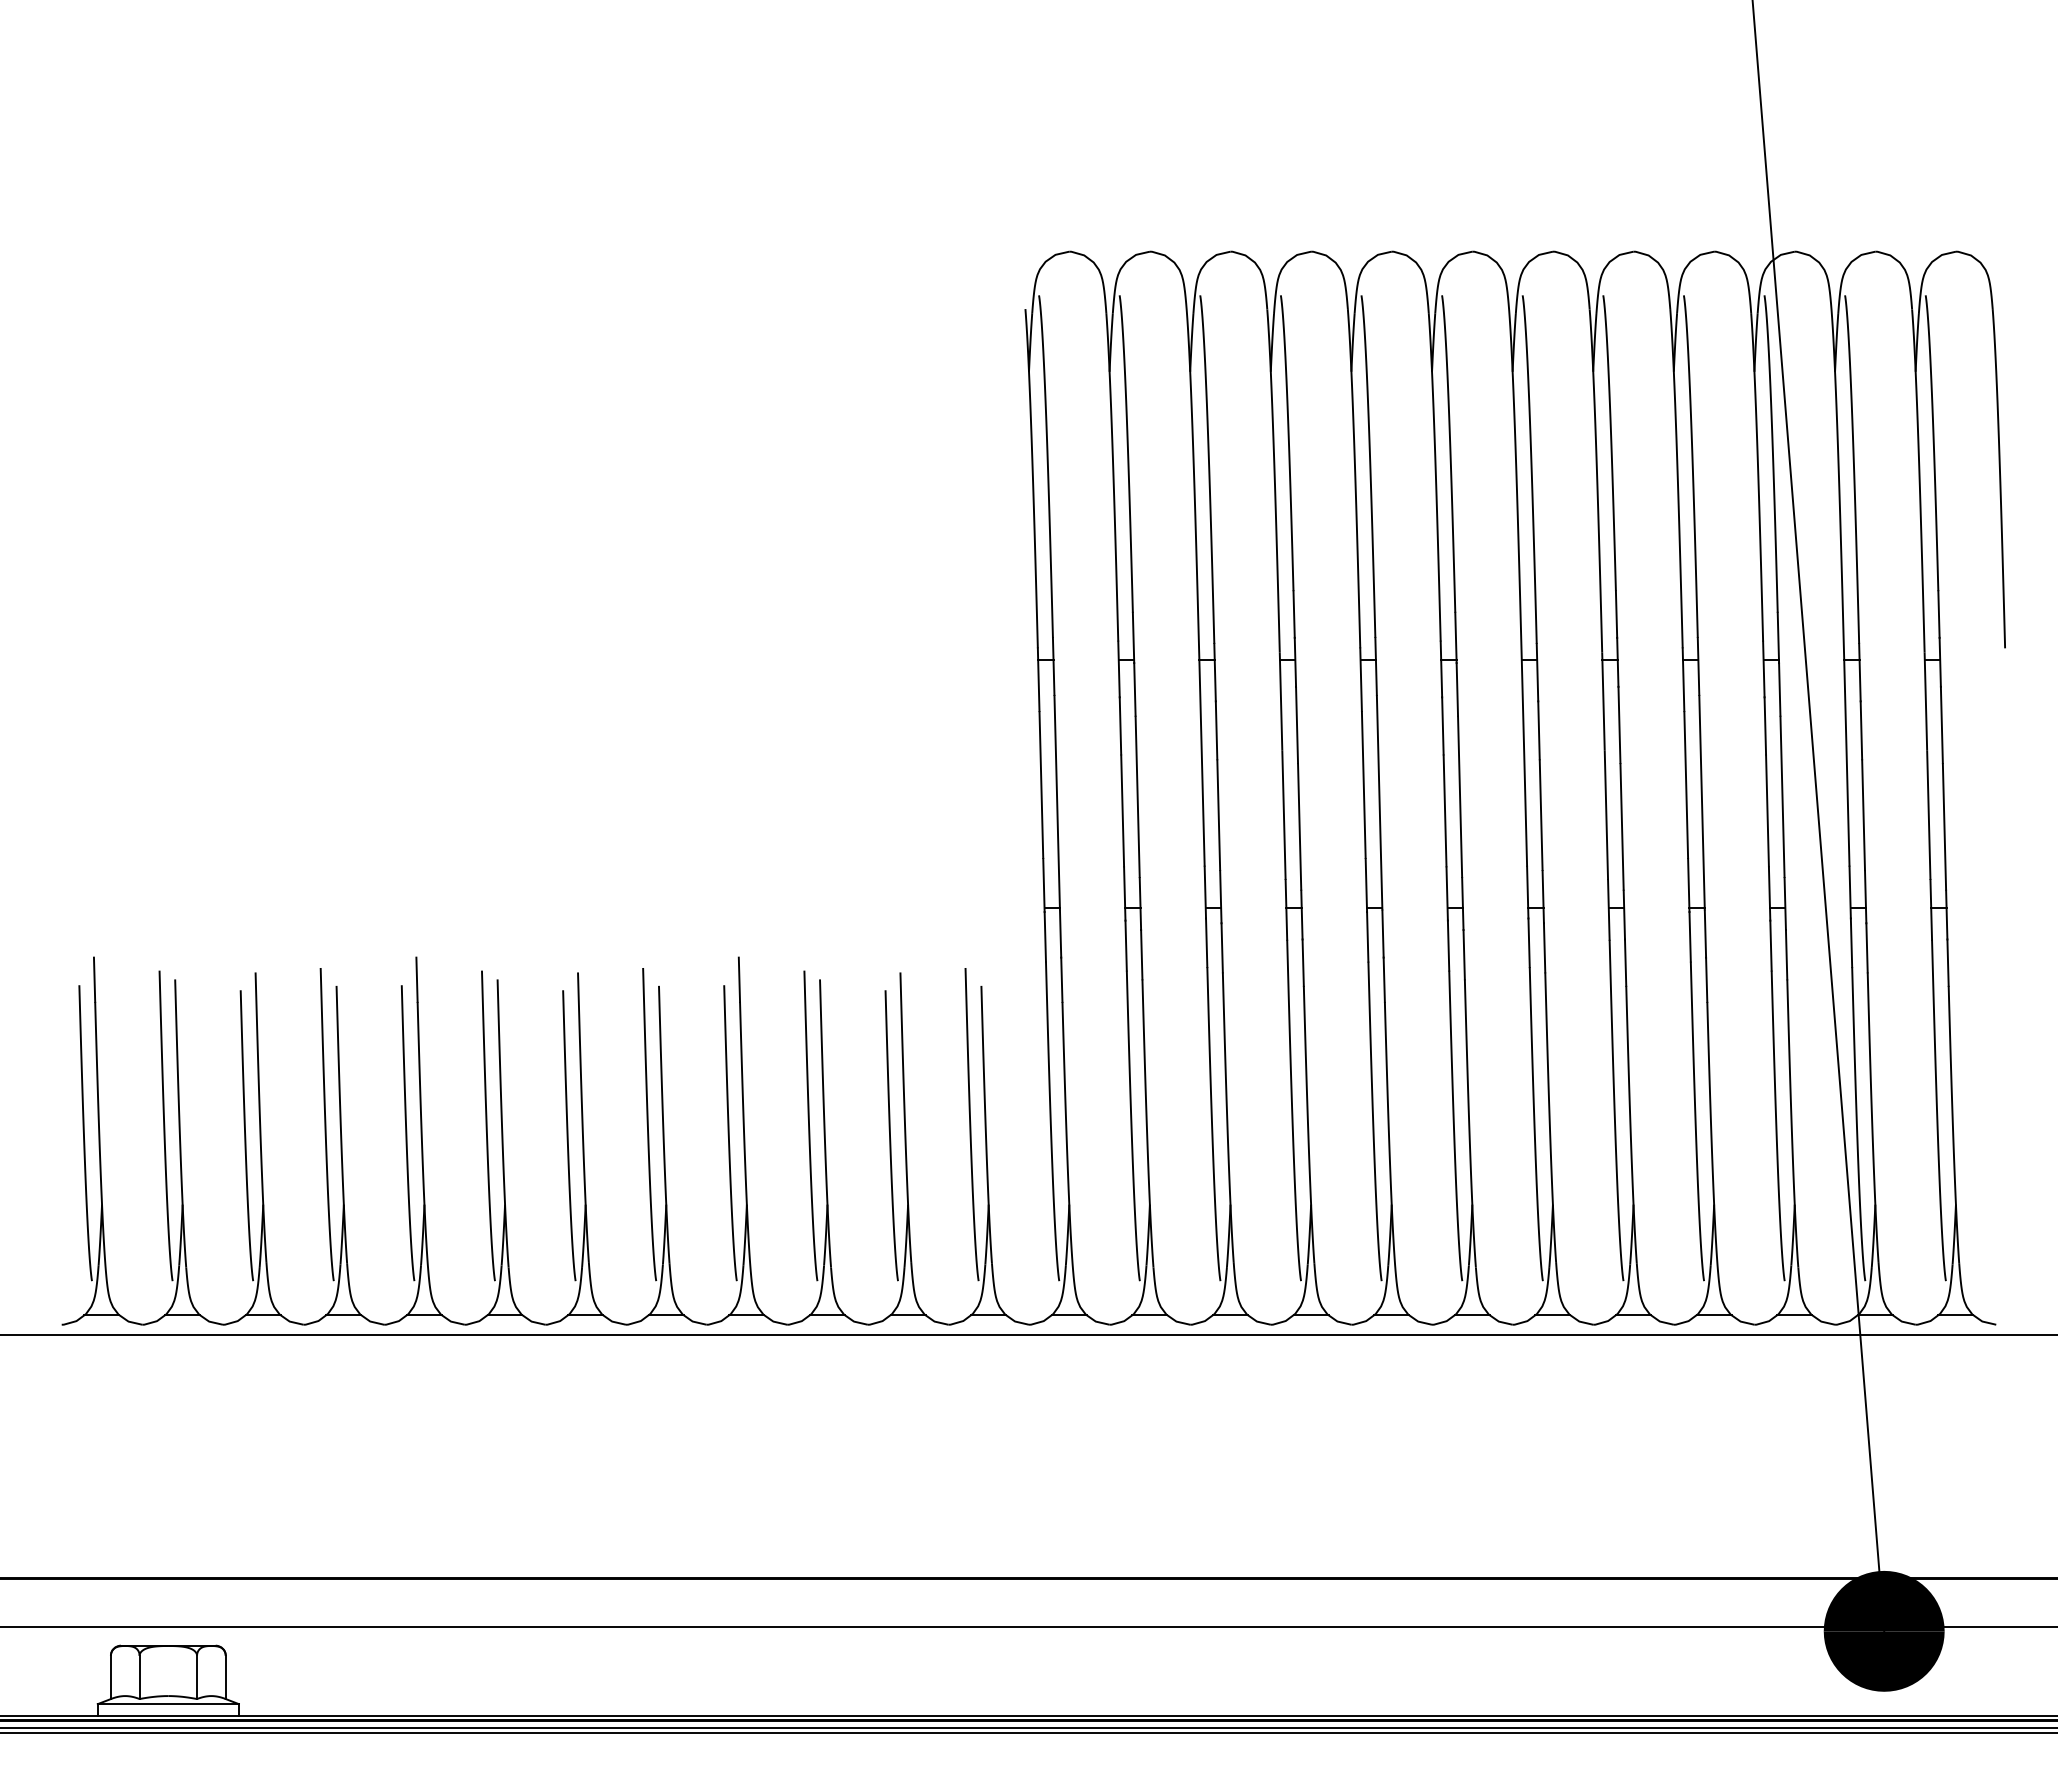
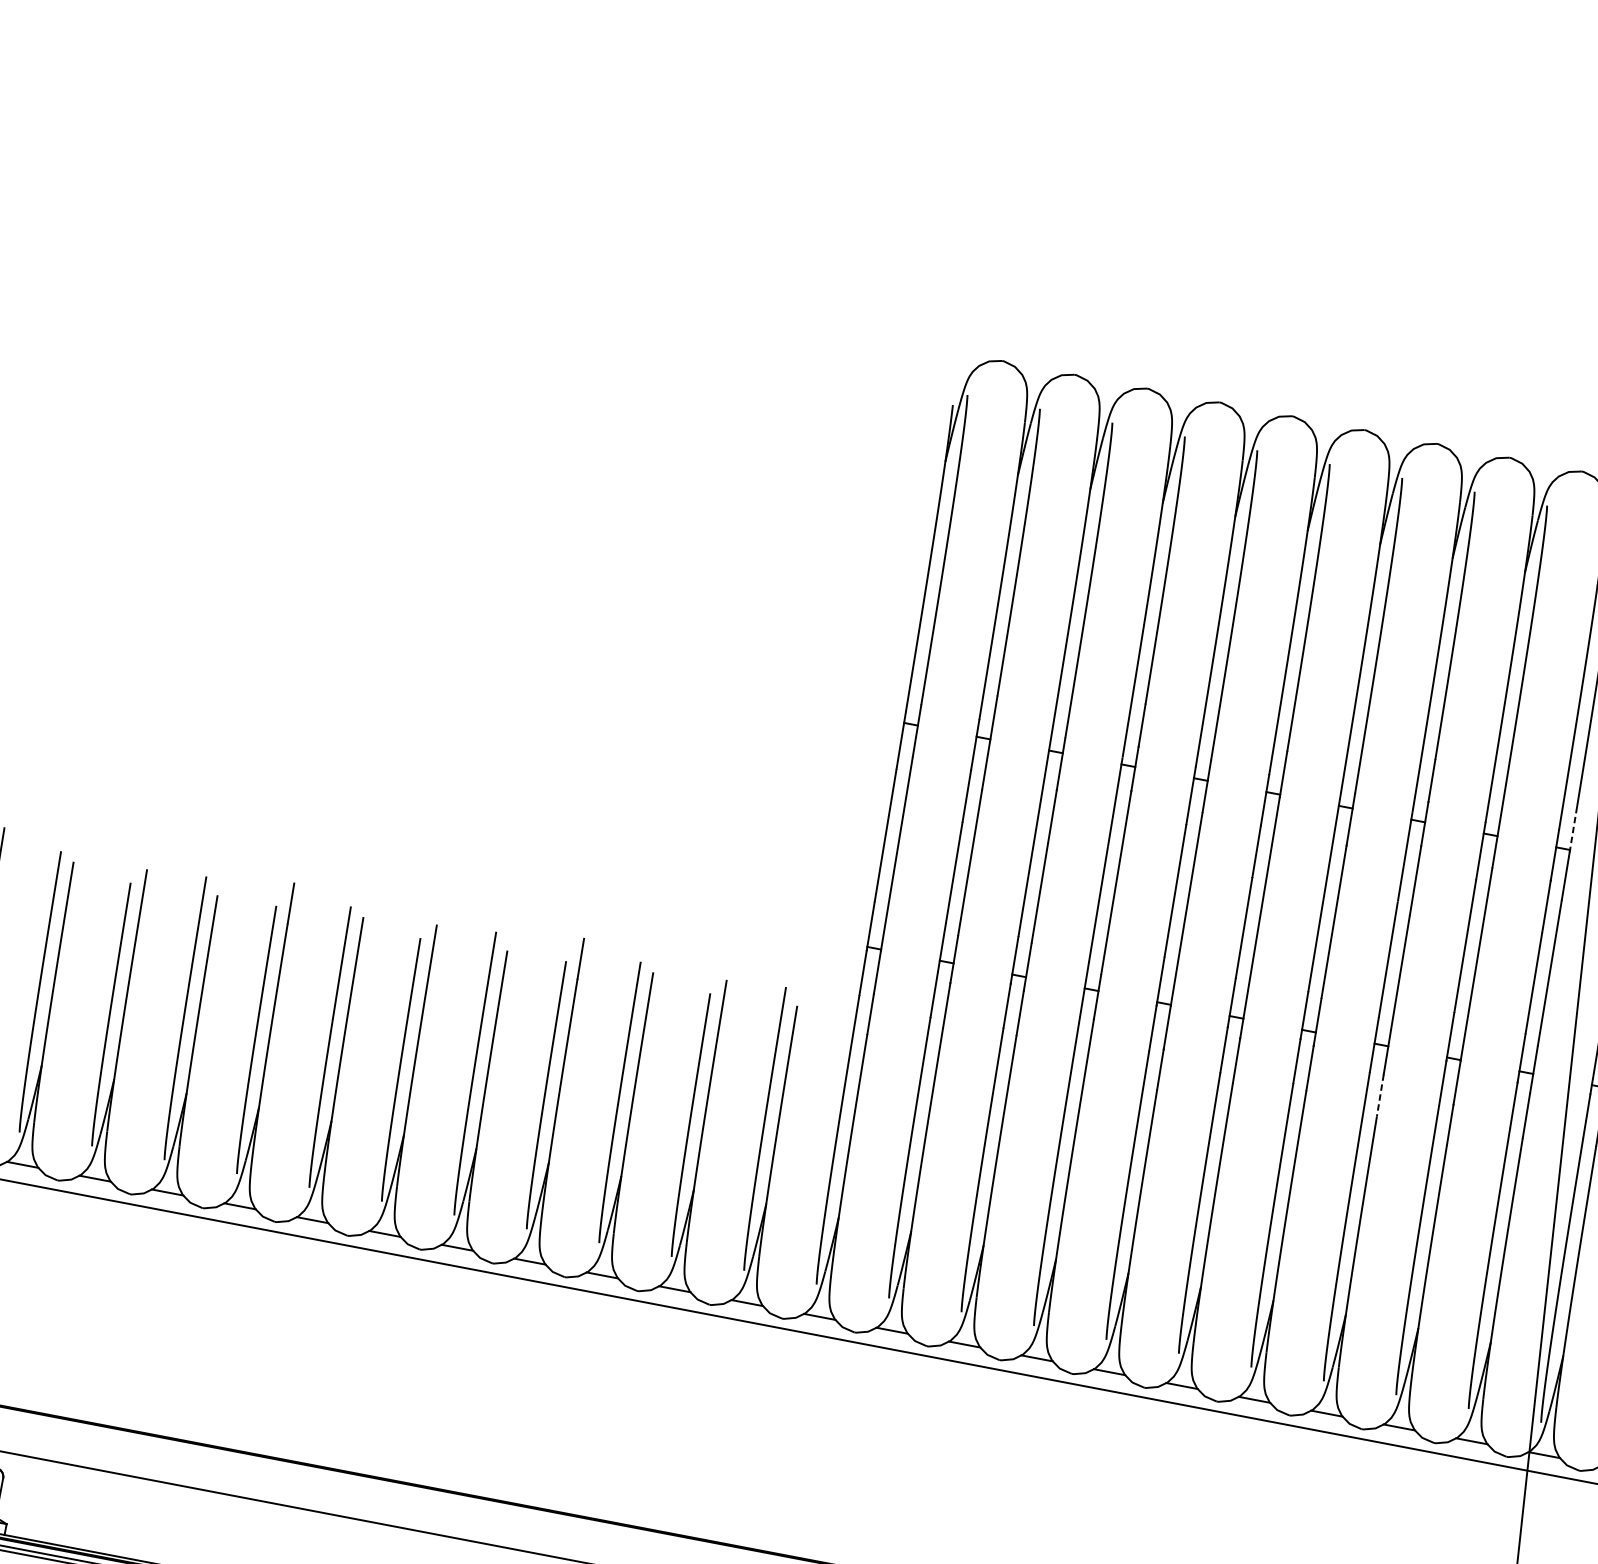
line: (1778, 638) -> (1573, 830), solid -> dashed
line: (1625, 963) -> (1380, 1096), solid -> dashed

